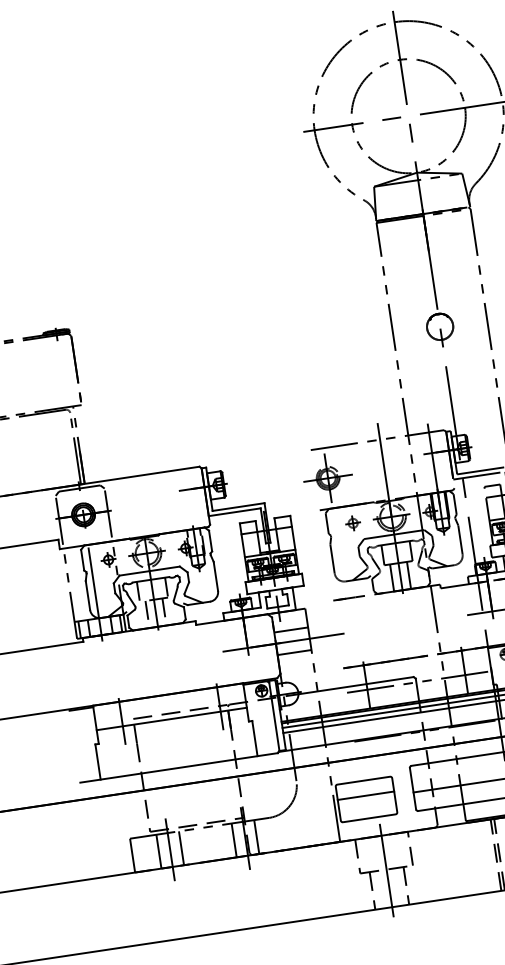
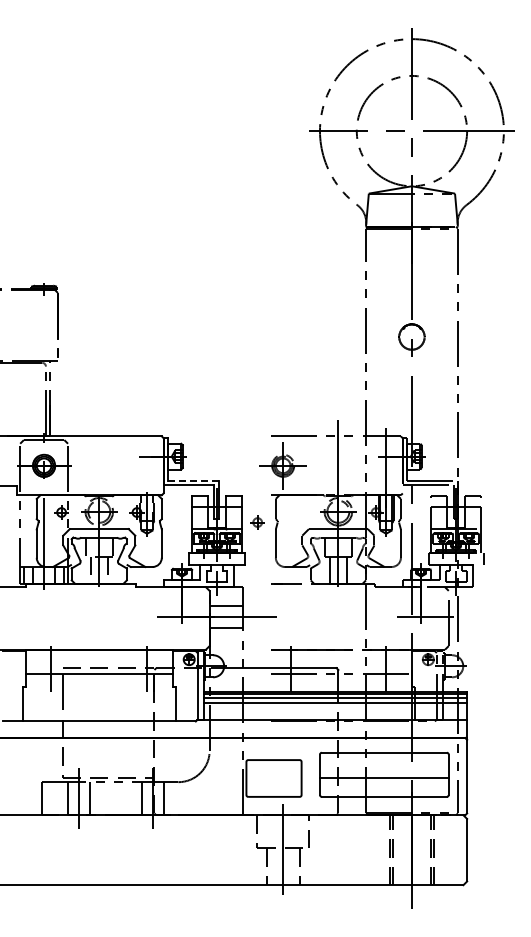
line: (238, 507) -> (193, 480), solid -> dashed
part: (352, 523) -> (257, 522), moved
line: (365, 795) -> (273, 774), removed

